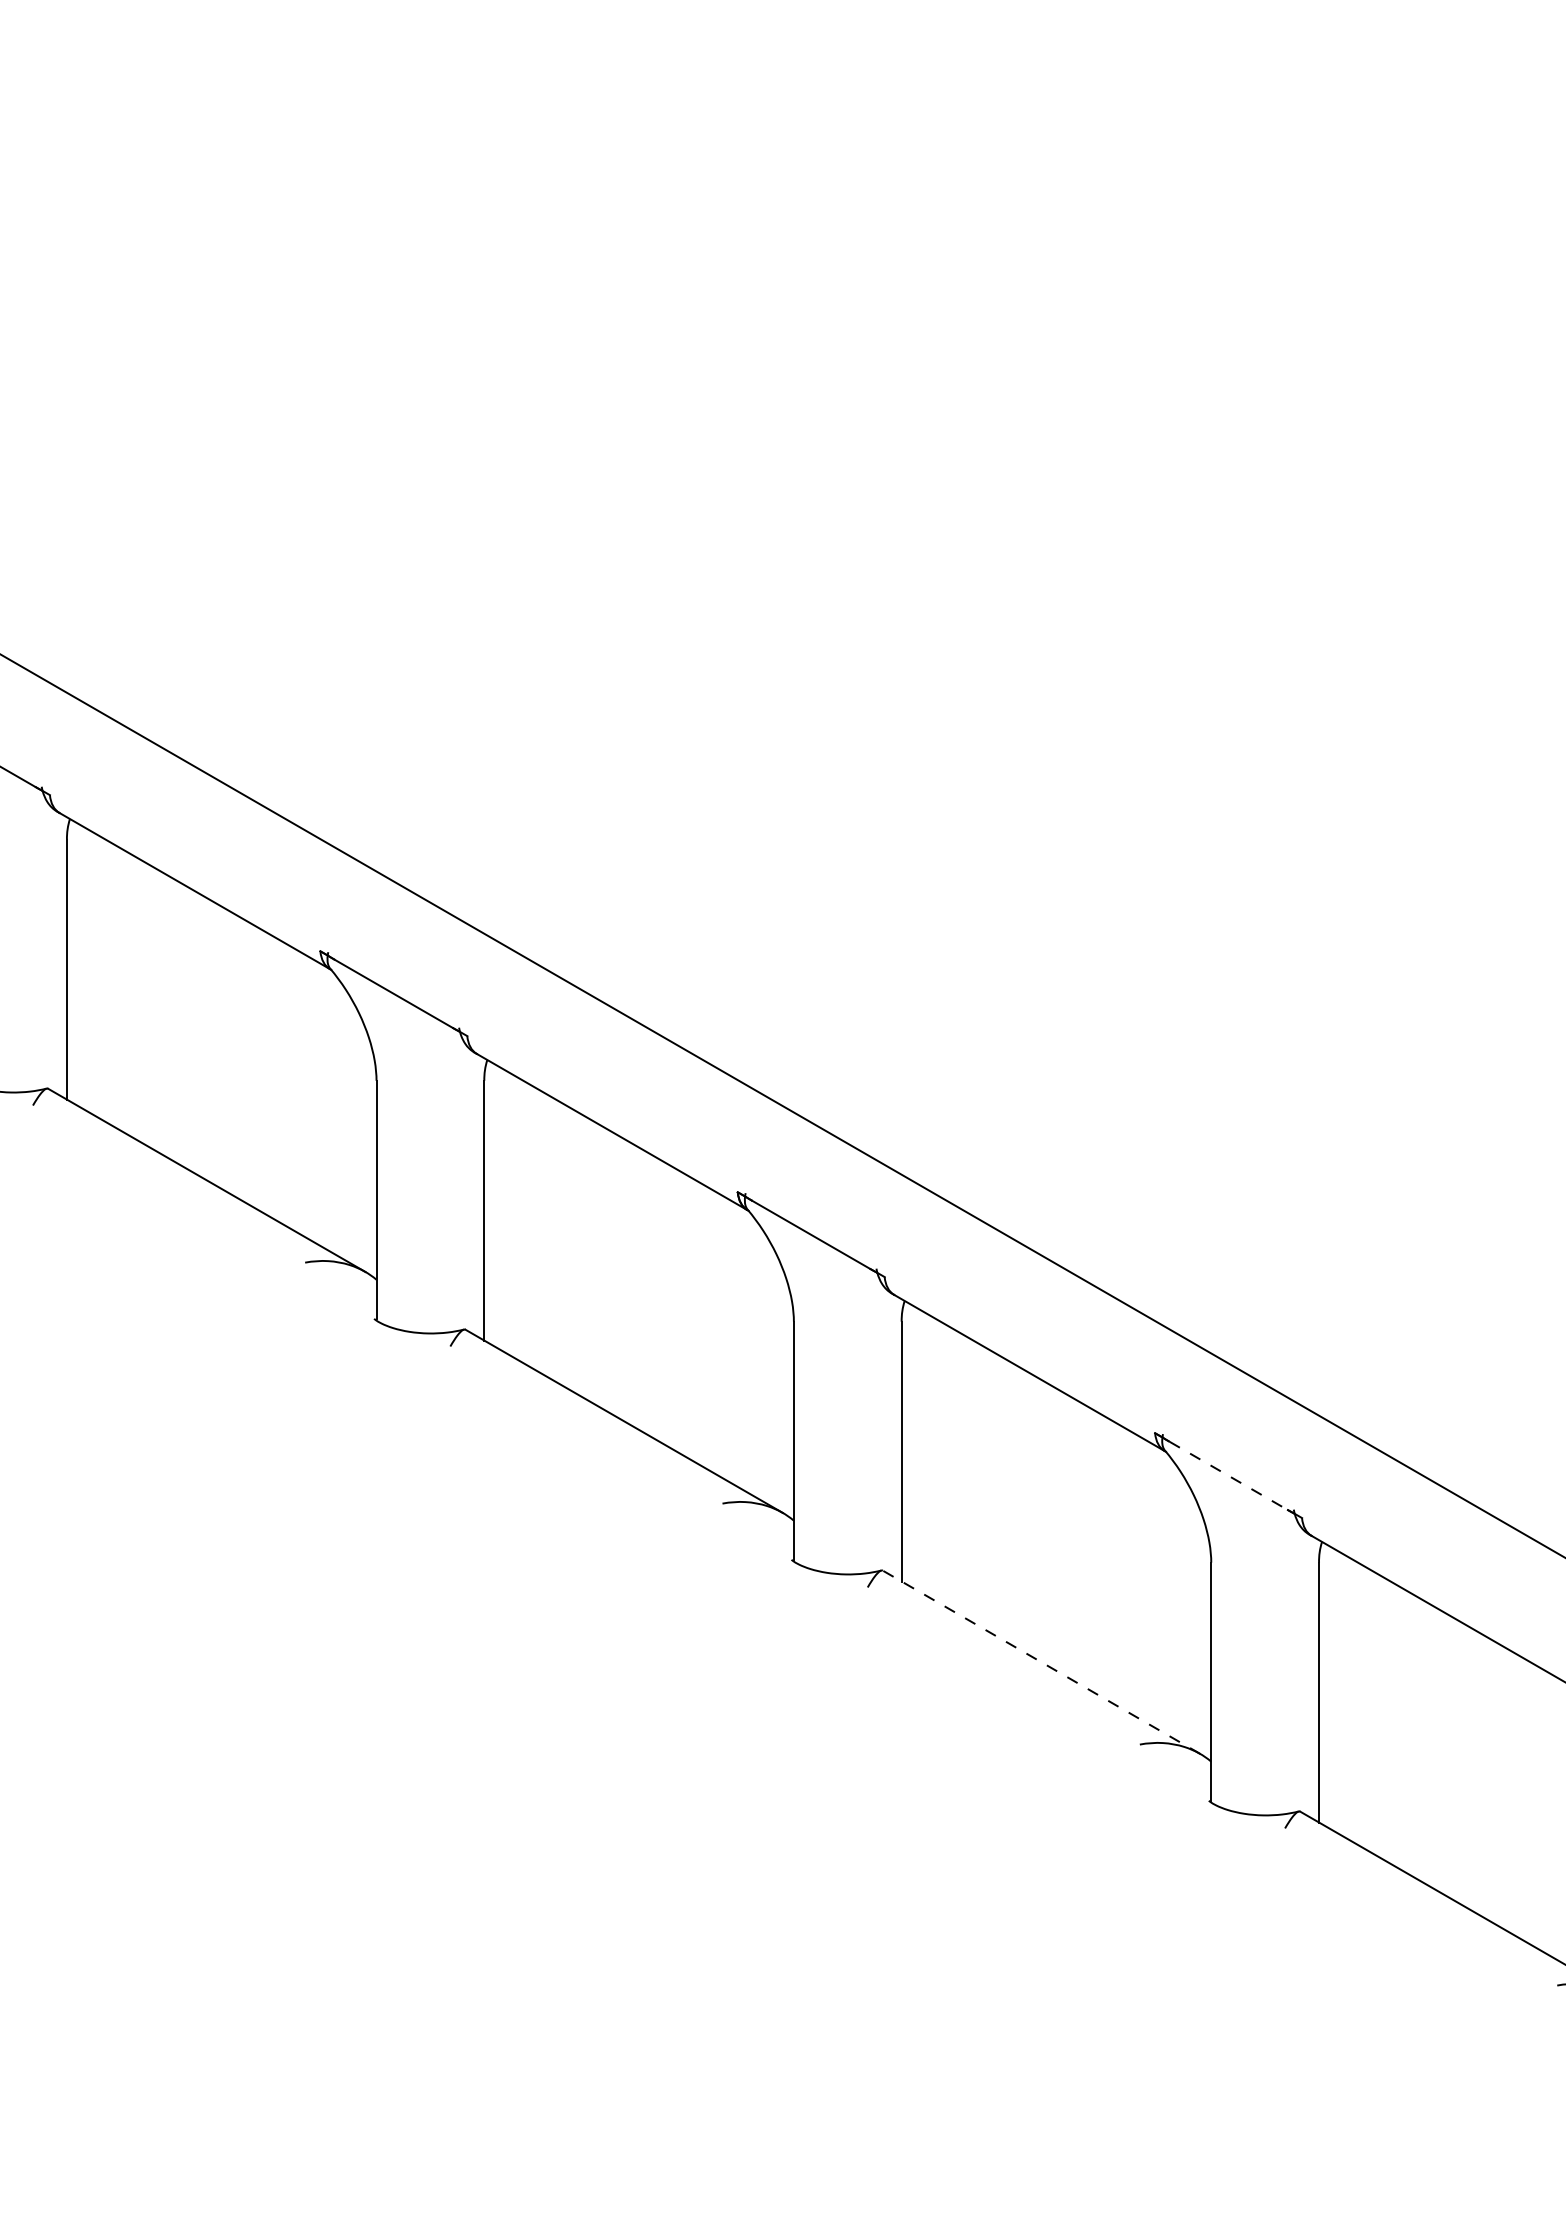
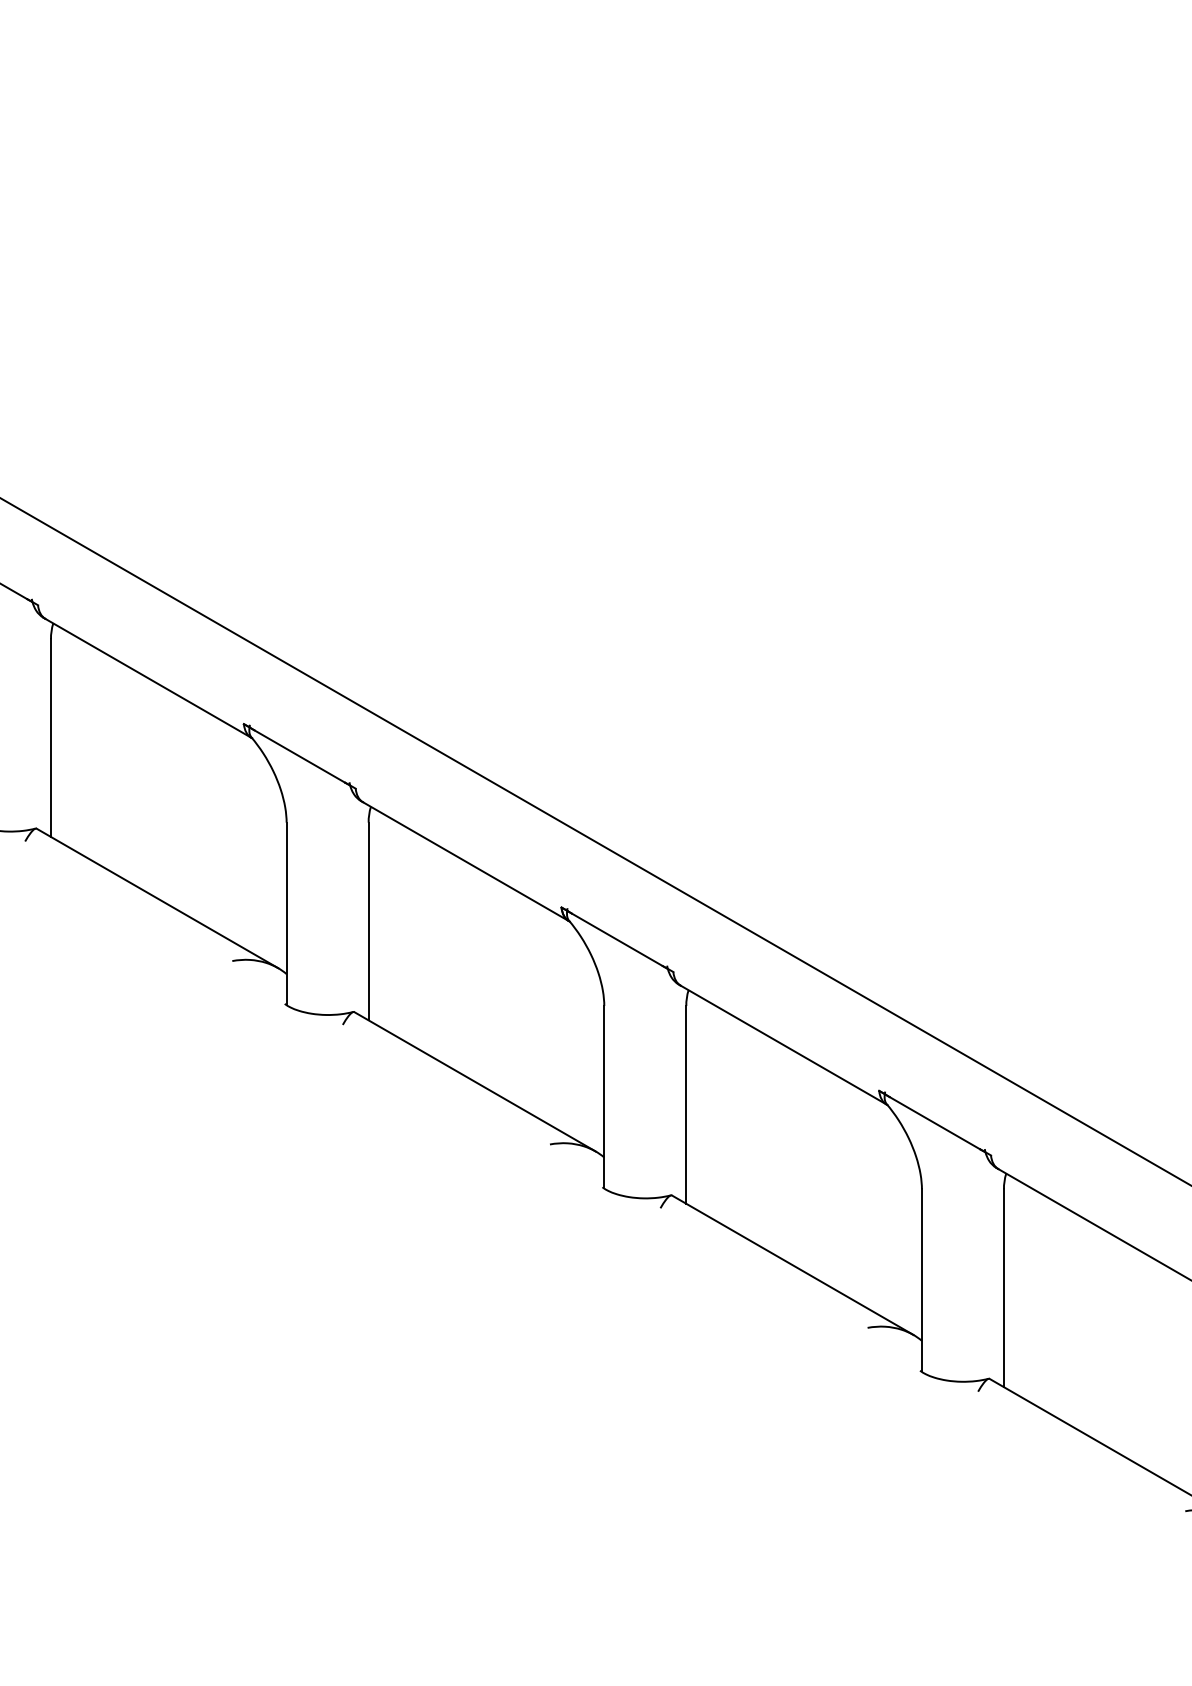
line: (1228, 1475) -> (935, 1123), dashed -> solid
line: (1041, 1662) -> (792, 1265), dashed -> solid

